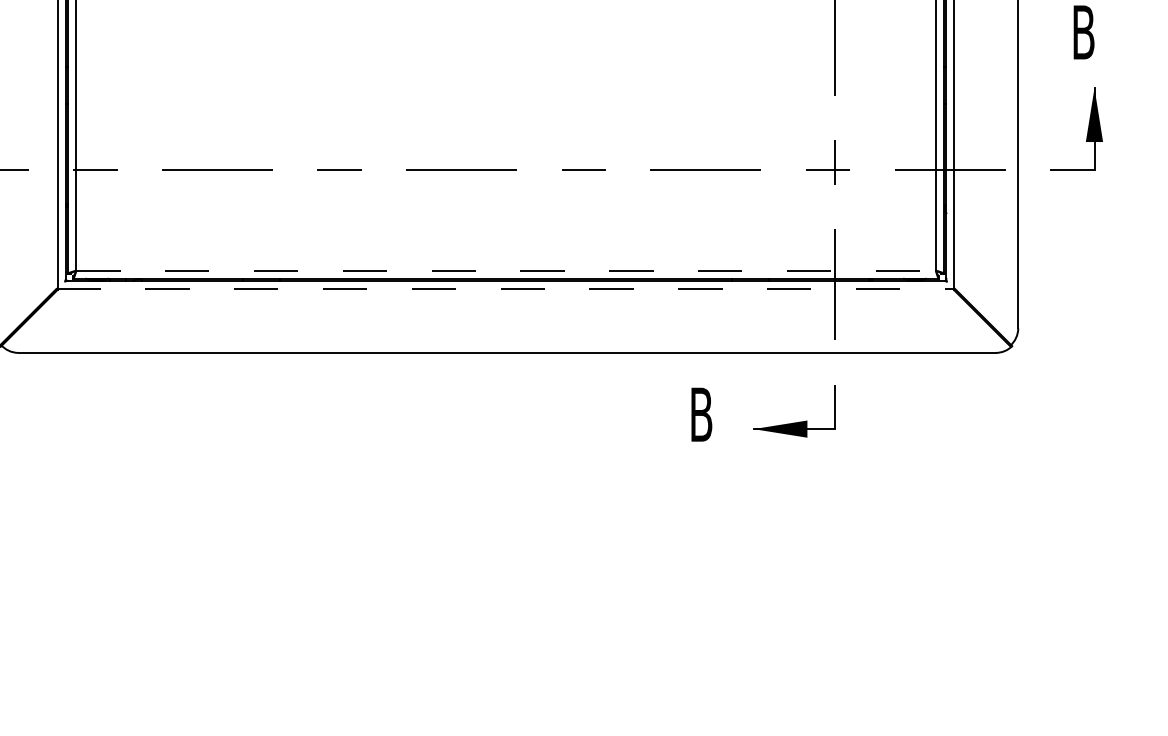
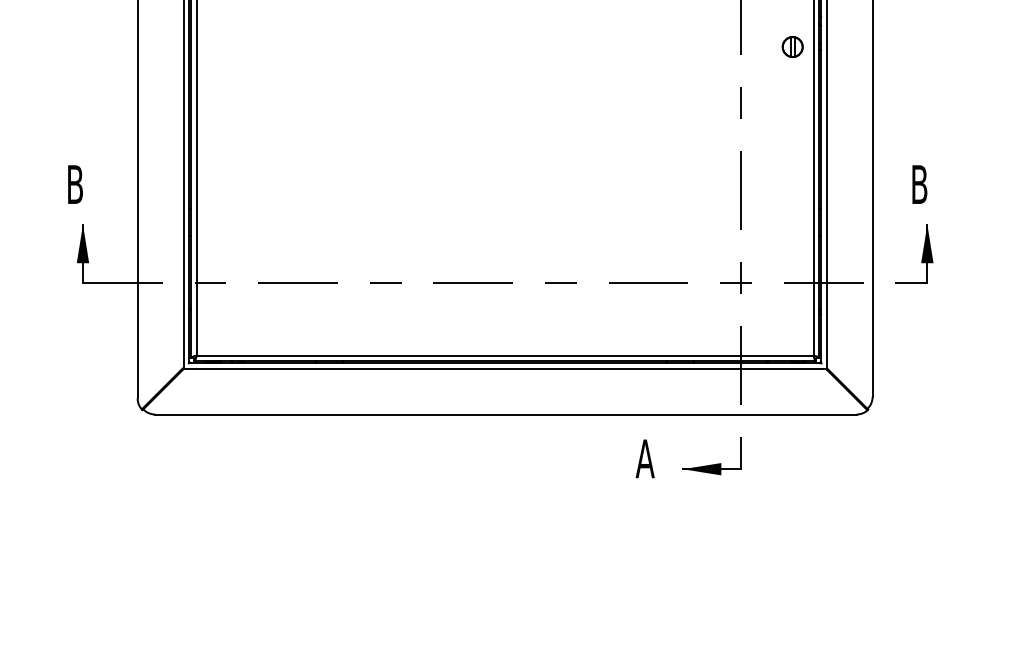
line: (506, 270) -> (505, 355), dashed -> solid
line: (506, 288) -> (505, 368), dashed -> solid
text: (700, 414) -> (644, 458), B -> A

